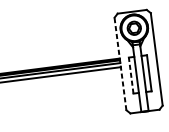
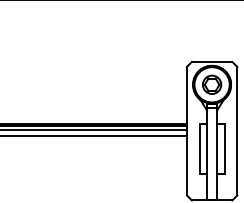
line: (120, 63) -> (186, 130), dashed -> solid
line: (131, 75) -> (199, 148), dashed -> solid

